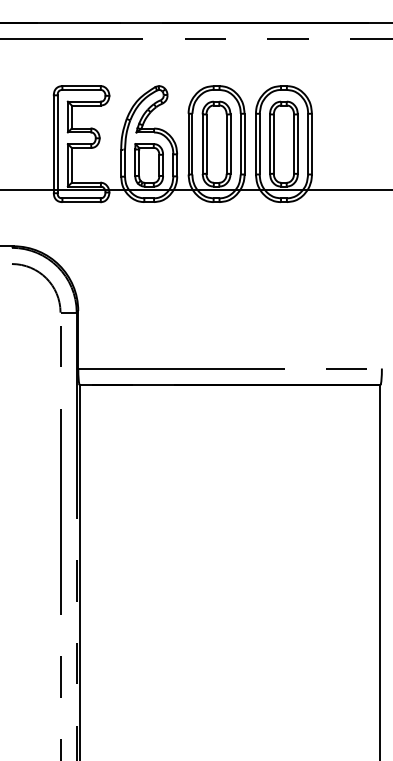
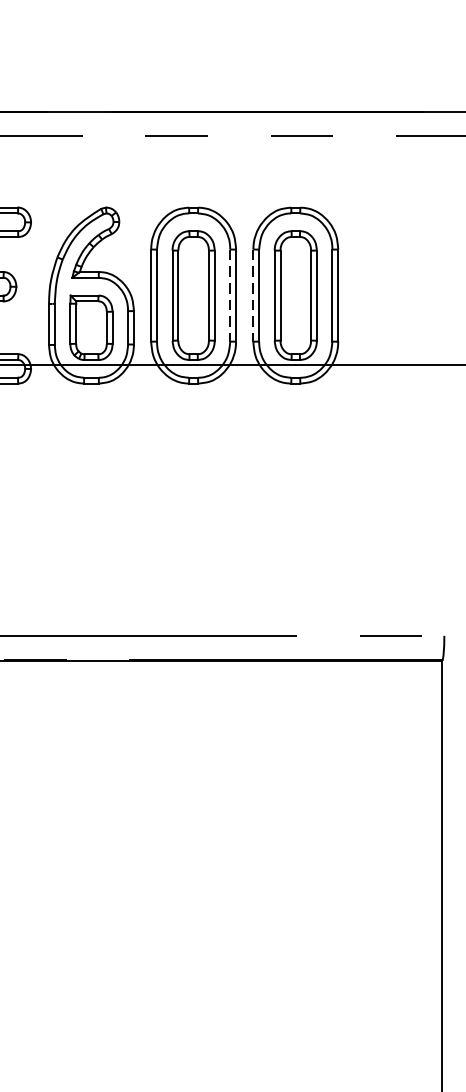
line: (240, 144) -> (229, 296), solid -> dashed
line: (255, 144) -> (252, 296), solid -> dashed

